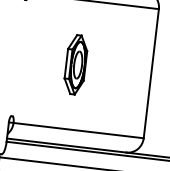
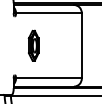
part: (75, 64) -> (33, 45), moved

